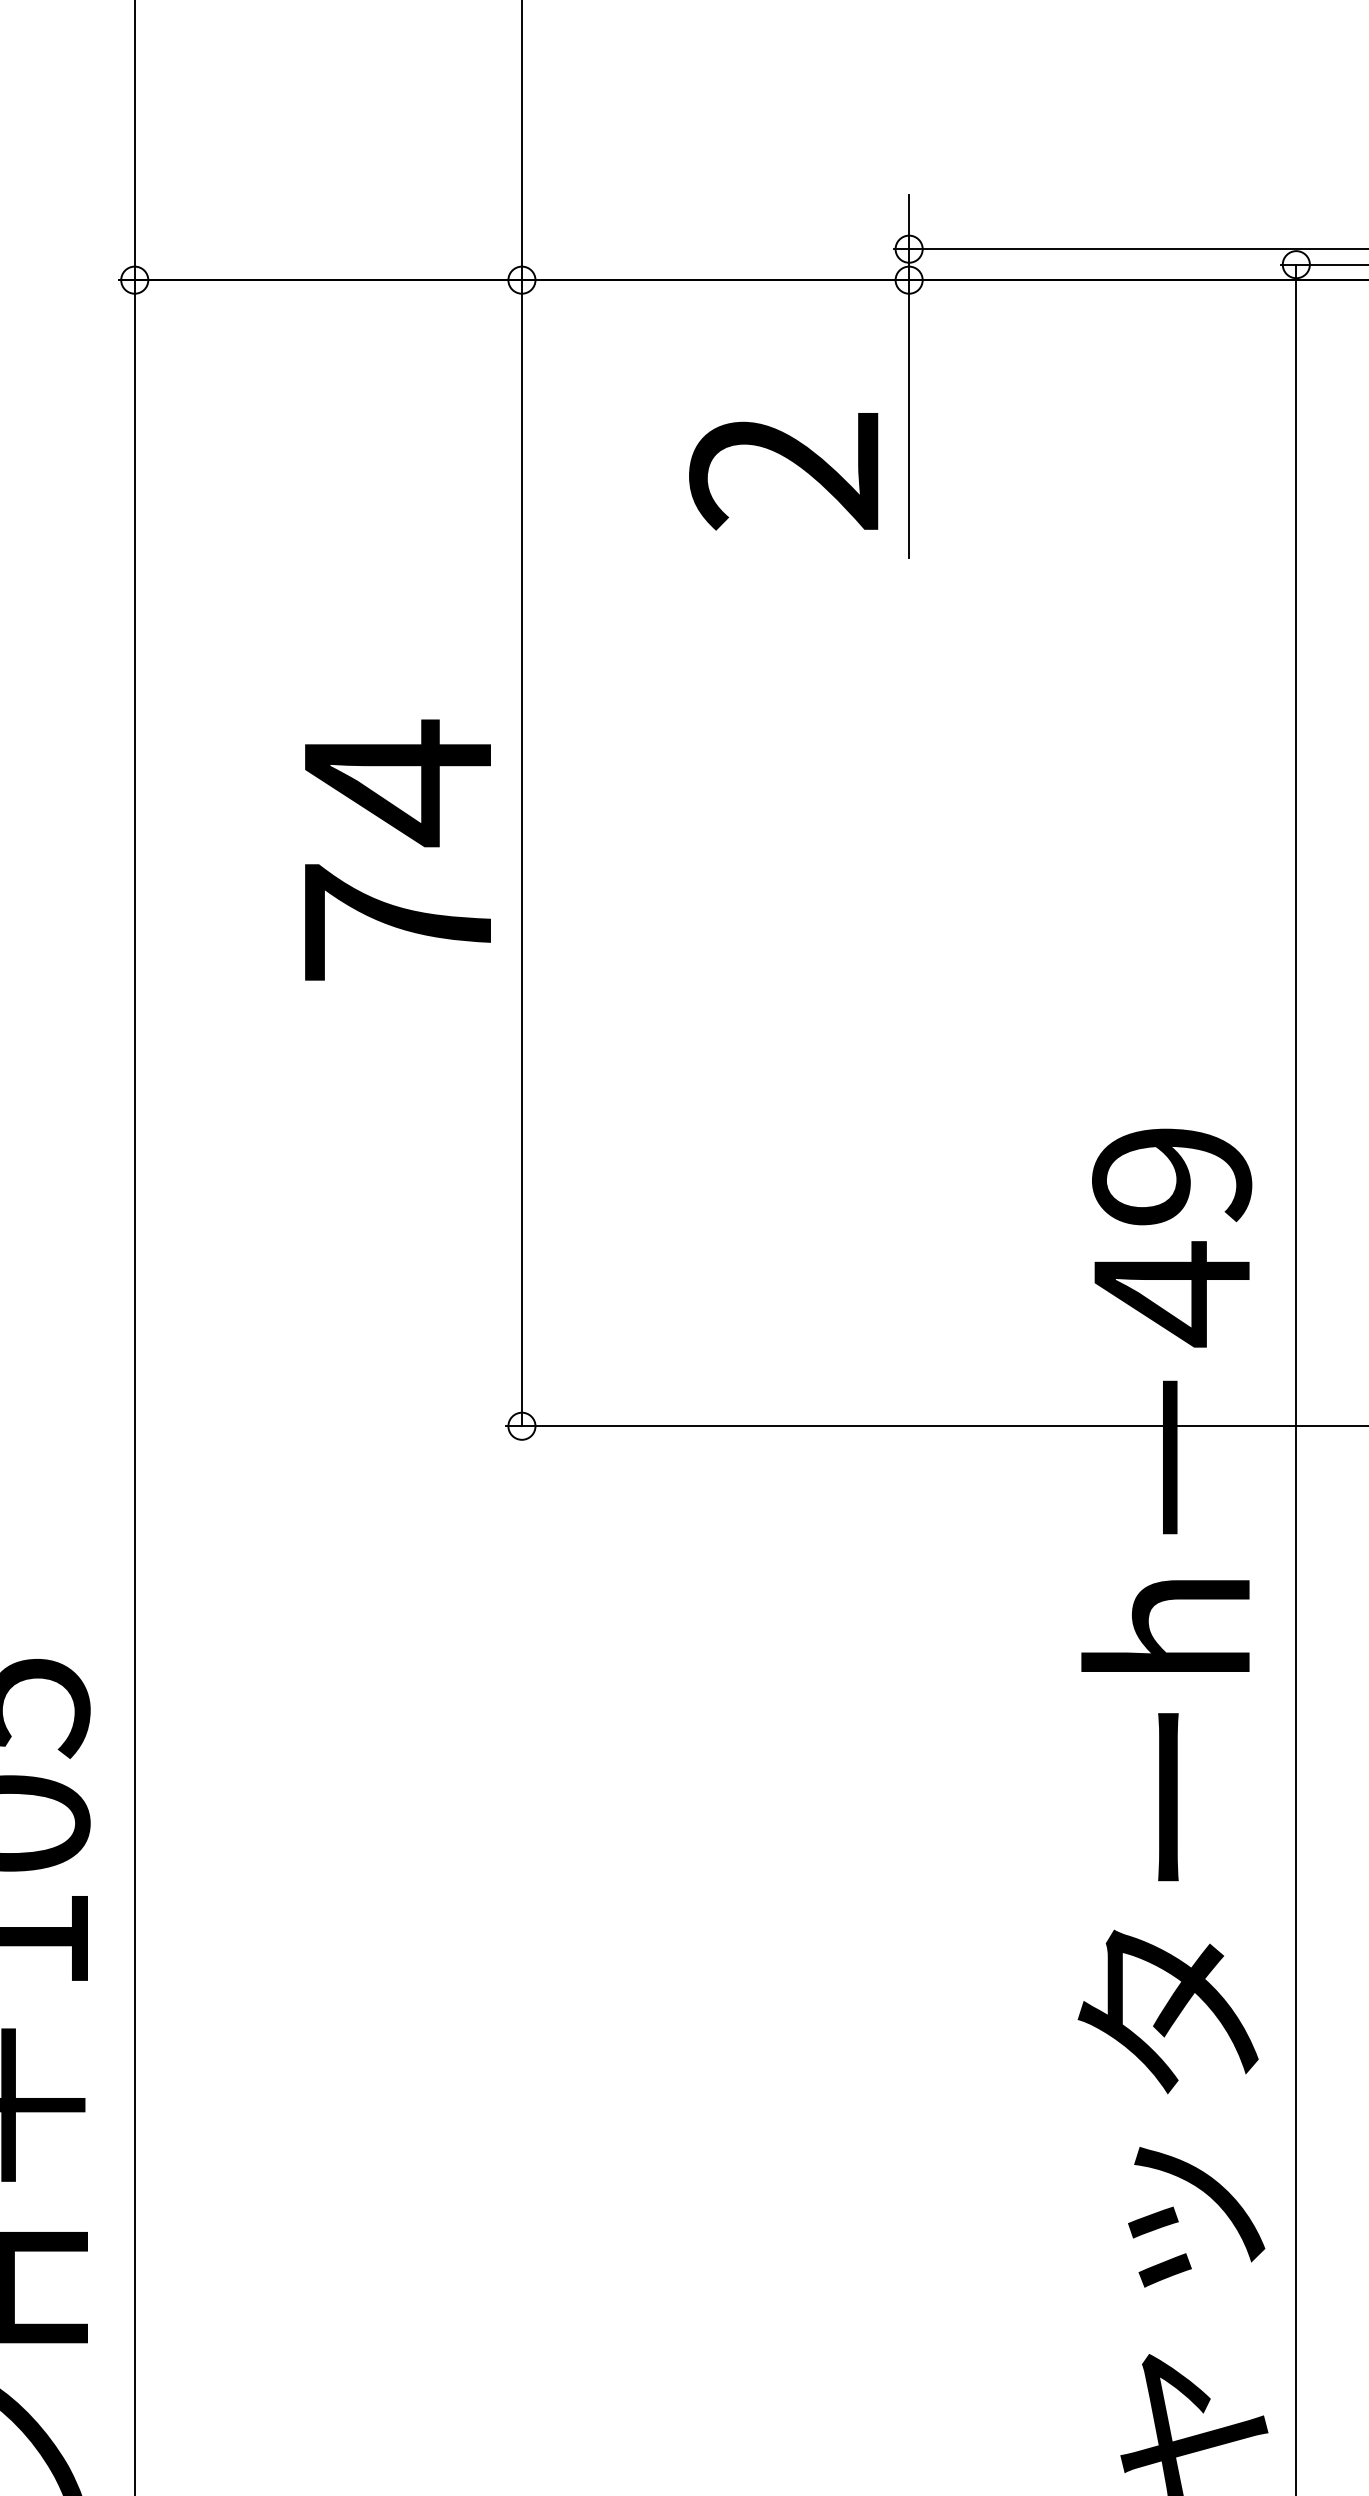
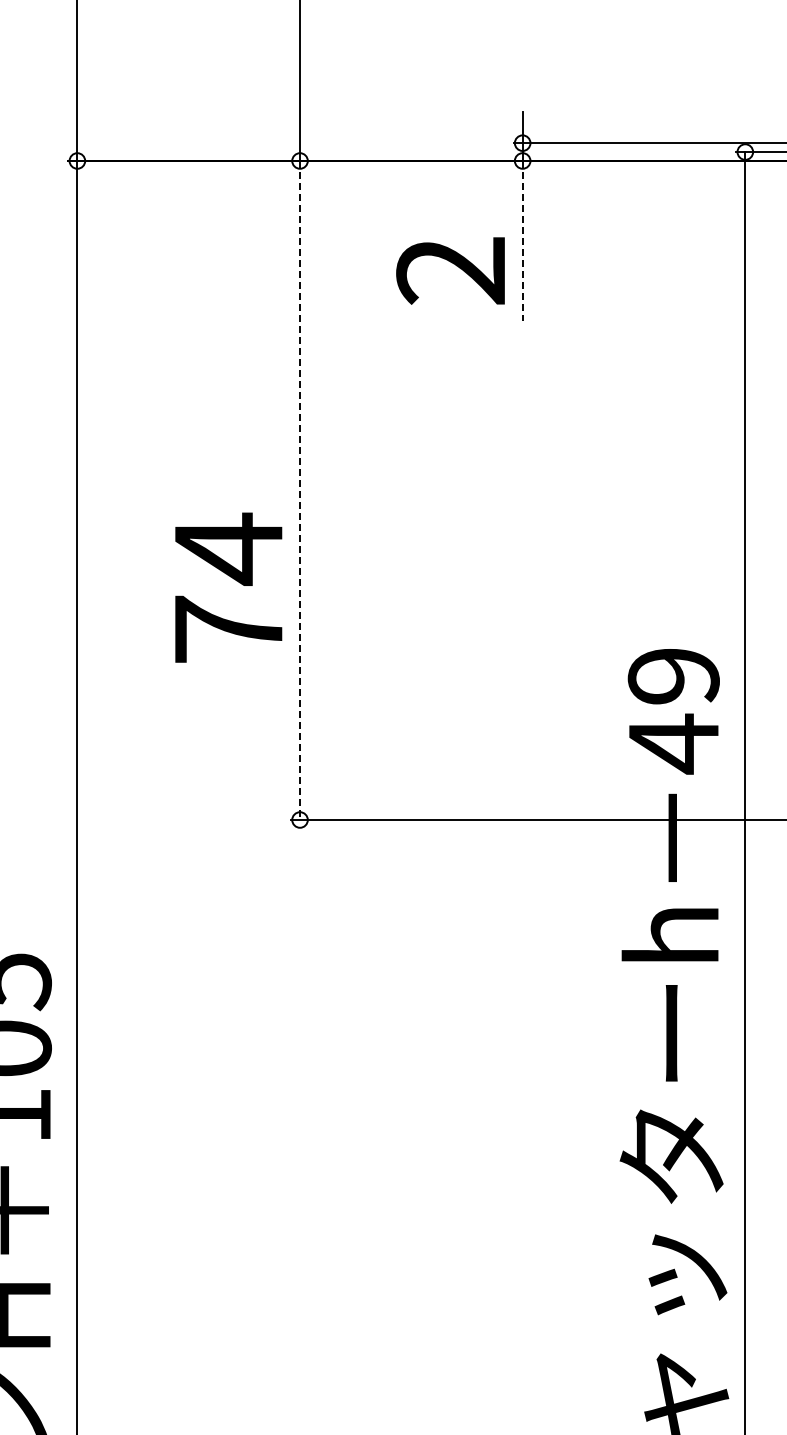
line: (908, 418) -> (522, 240), solid -> dashed
text: (397, 849) -> (228, 587), moved
line: (522, 853) -> (300, 490), solid -> dashed

